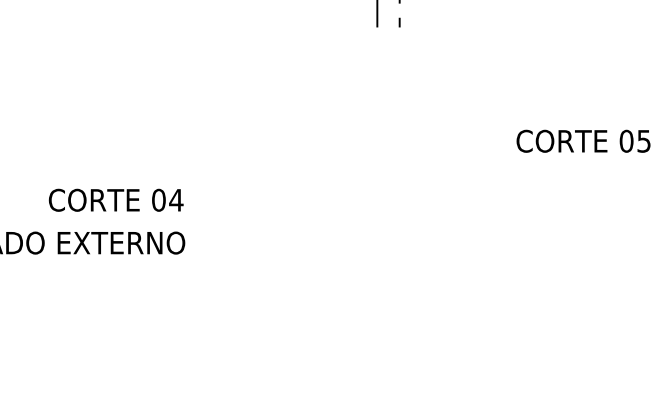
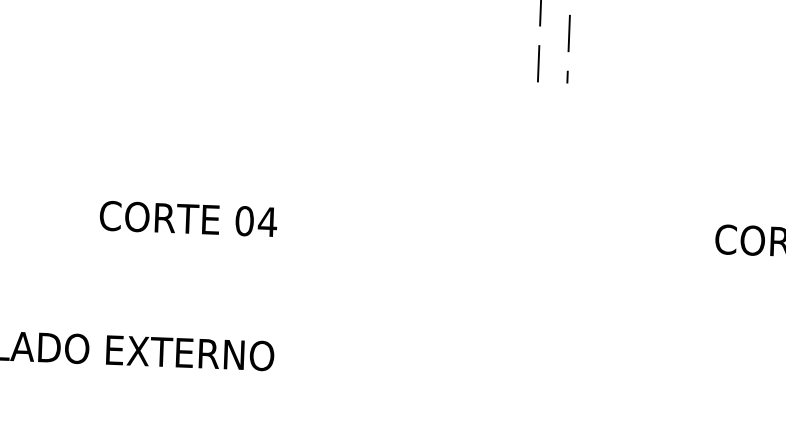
text: (115, 199) -> (187, 217), moved

